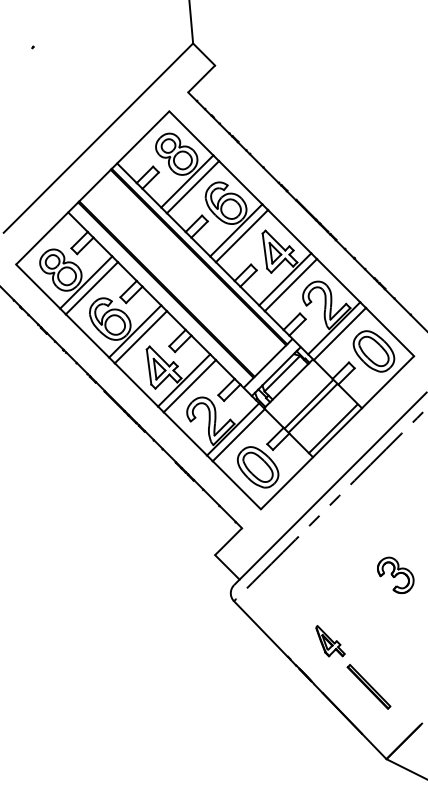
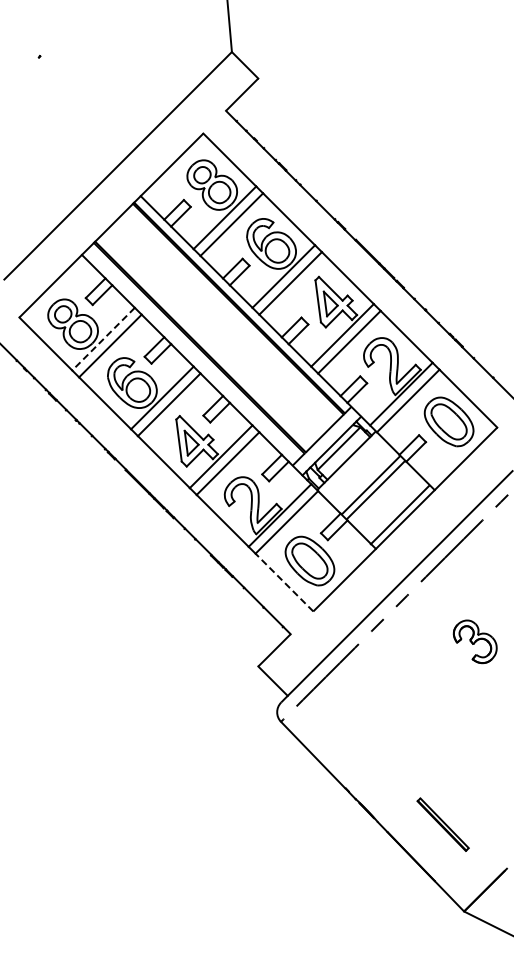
line: (86, 282) -> (103, 339), solid -> dashed
line: (236, 485) -> (284, 582), solid -> dashed
part: (395, 575) -> (474, 641), moved
part: (330, 640) -> (397, 769), removed

